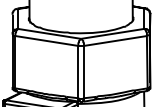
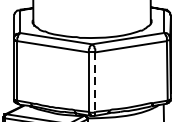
line: (83, 72) -> (94, 82), solid -> dashed

